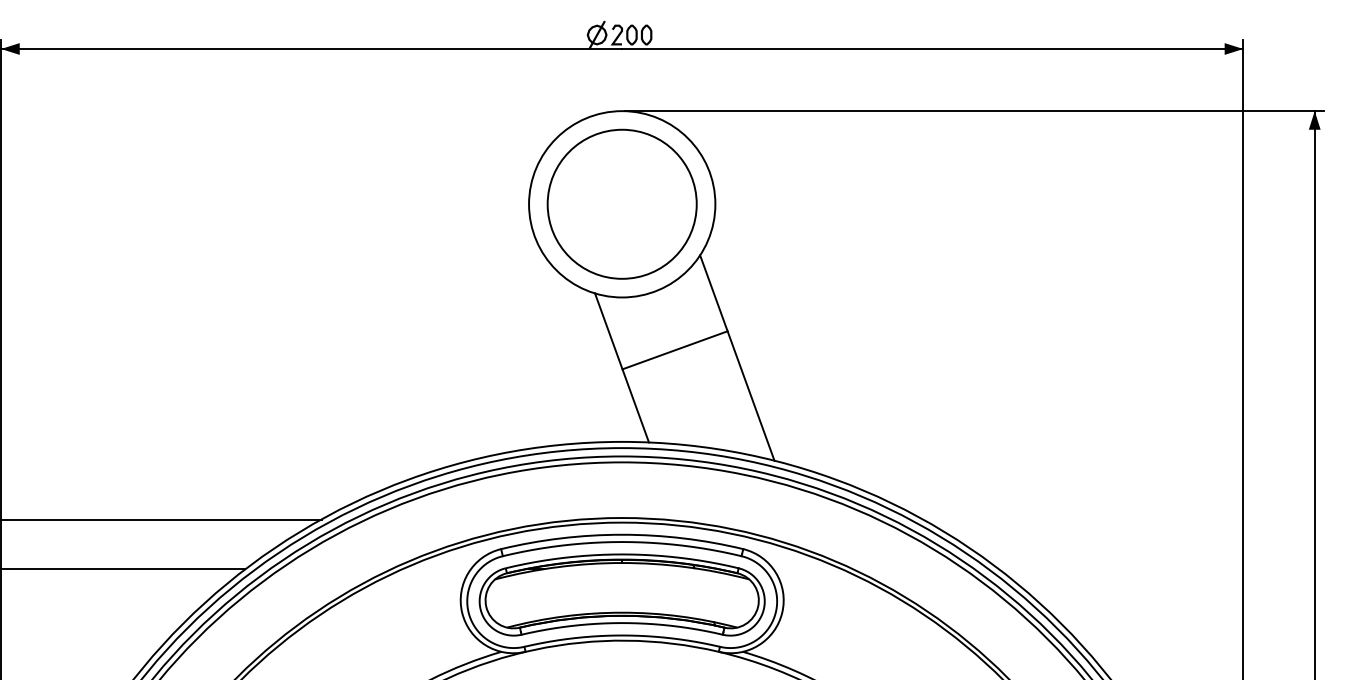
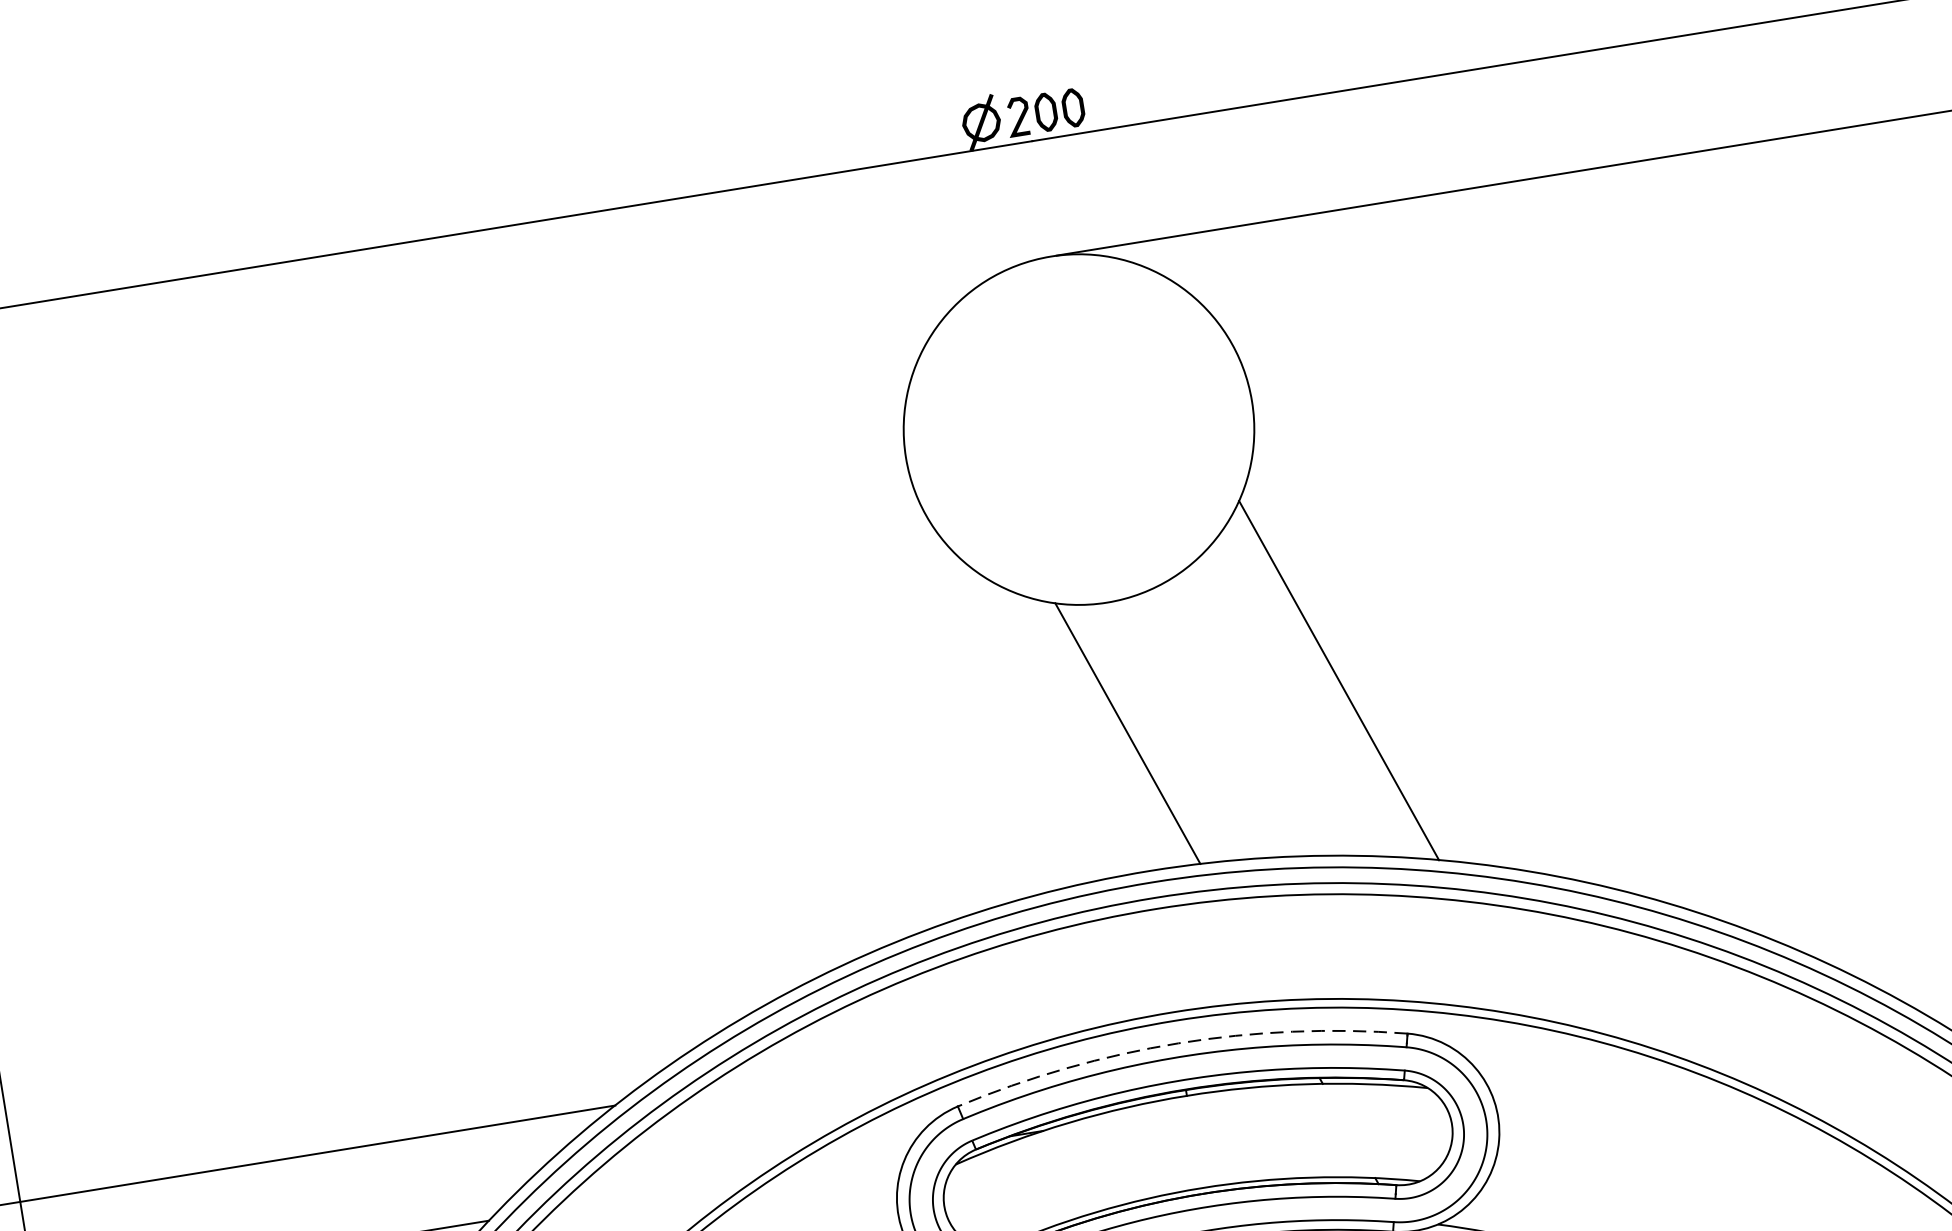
circle: (621, 203) -> (1077, 428), removed
line: (674, 350) -> (1220, 685), removed
arc: (622, 534) -> (1178, 1042), solid -> dashed

